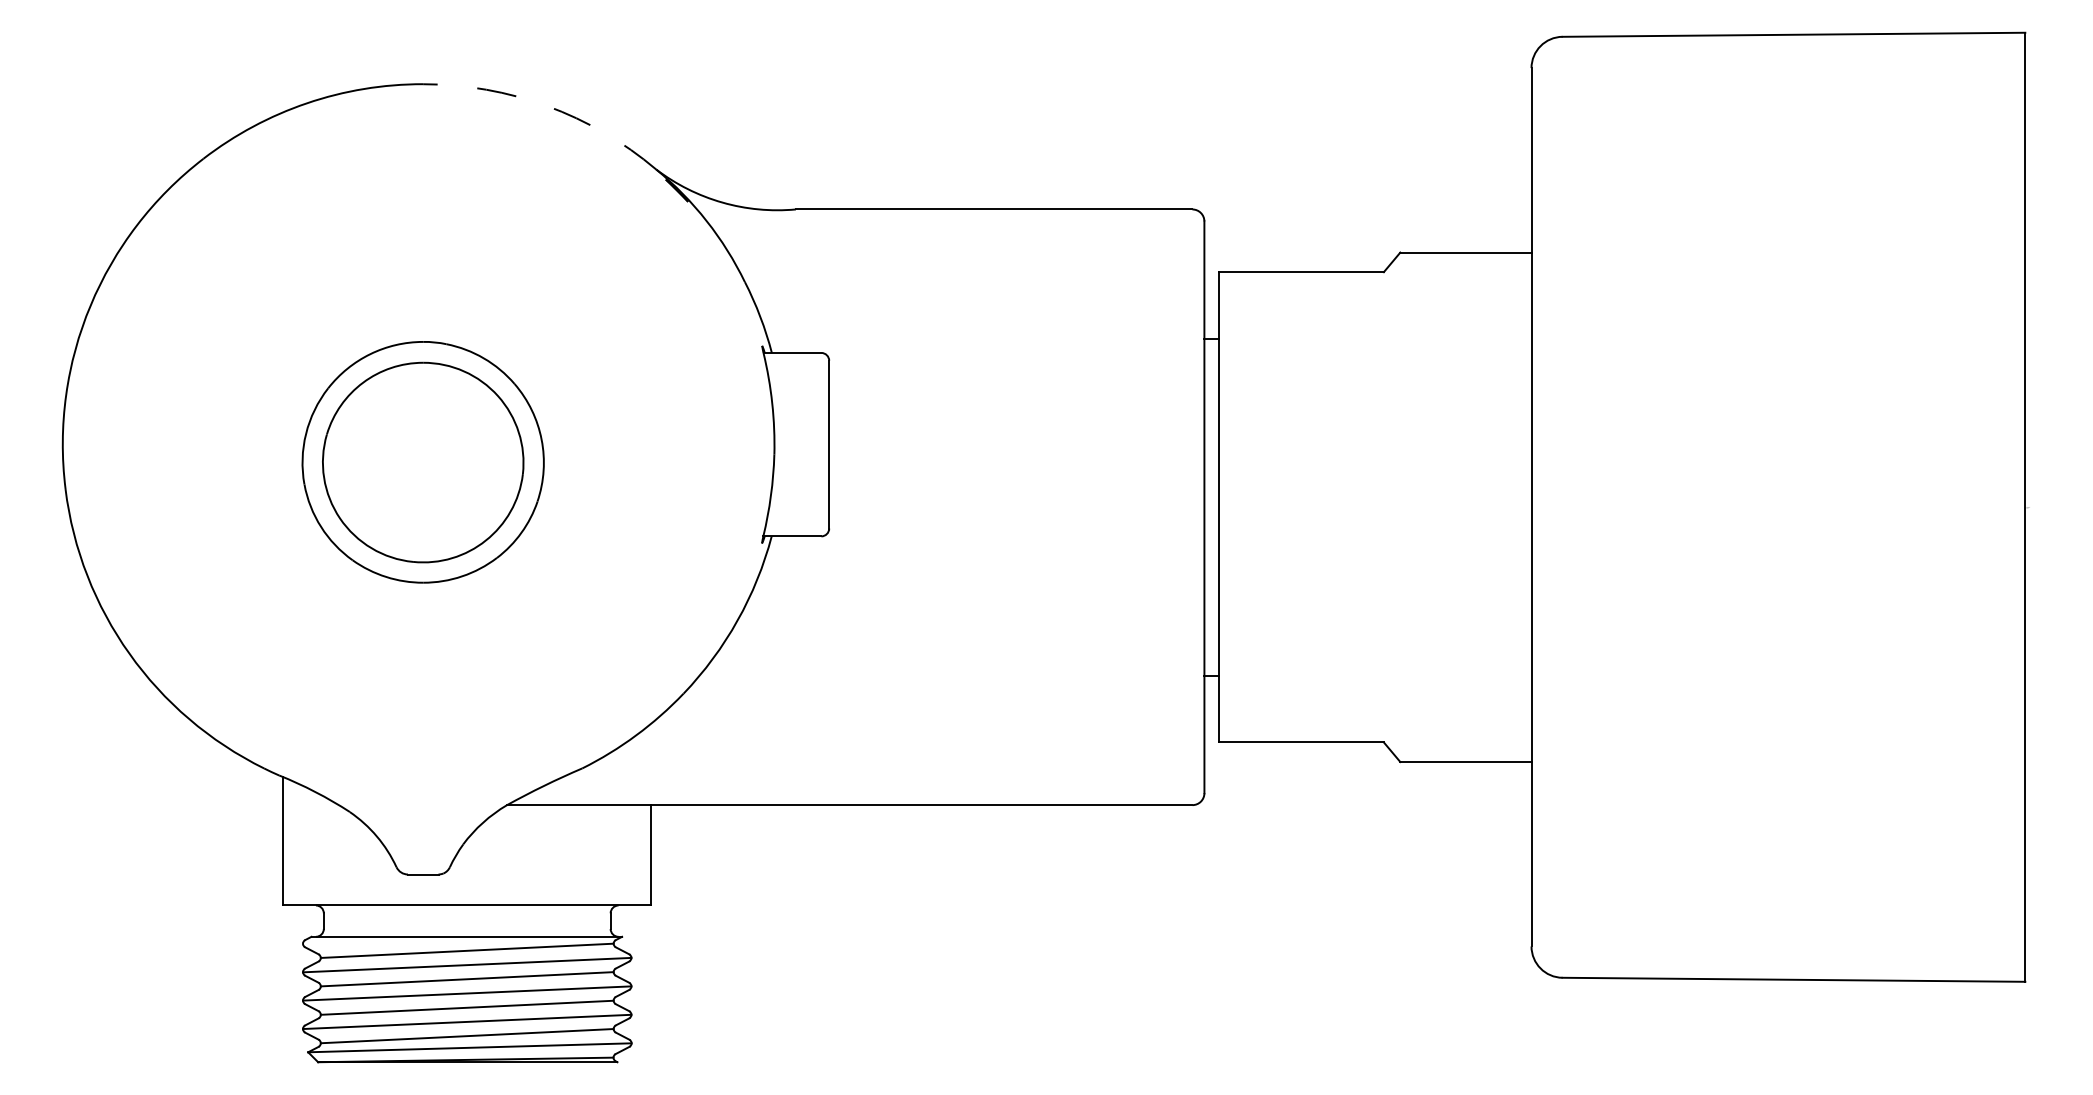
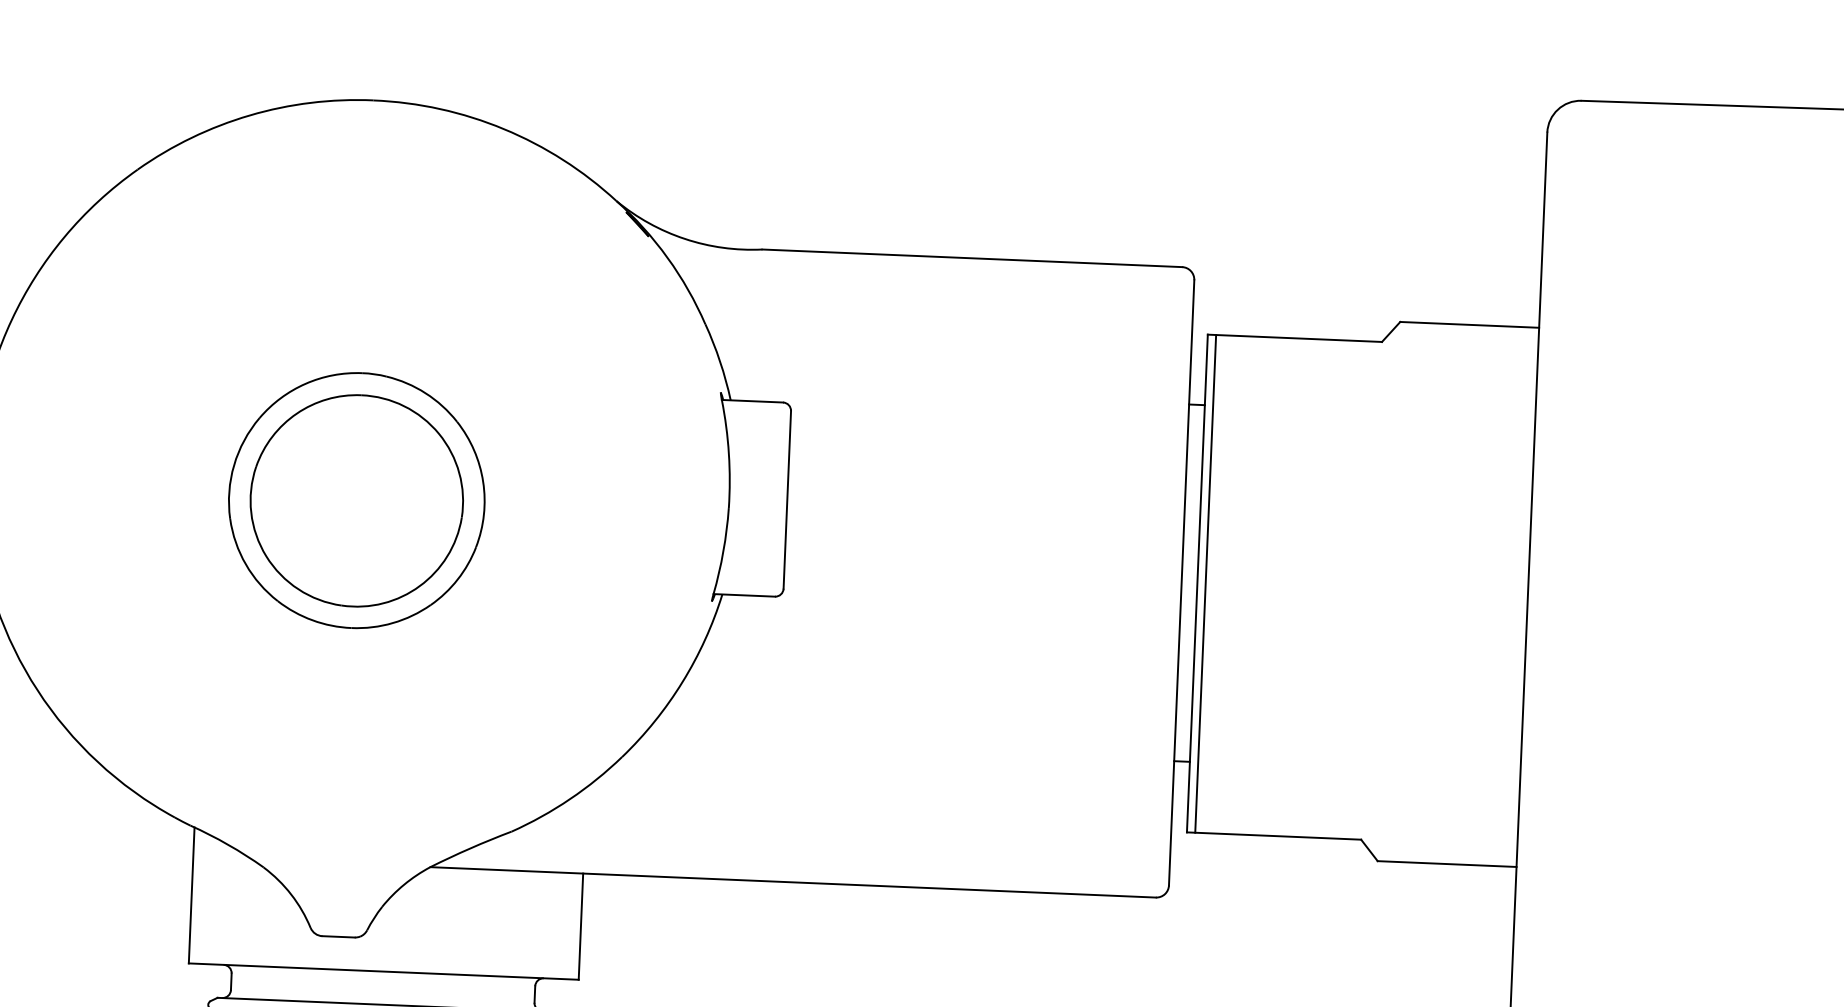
arc: (547, 106) -> (504, 129), dashed -> solid
line: (1227, 507) -> (1206, 584), added

